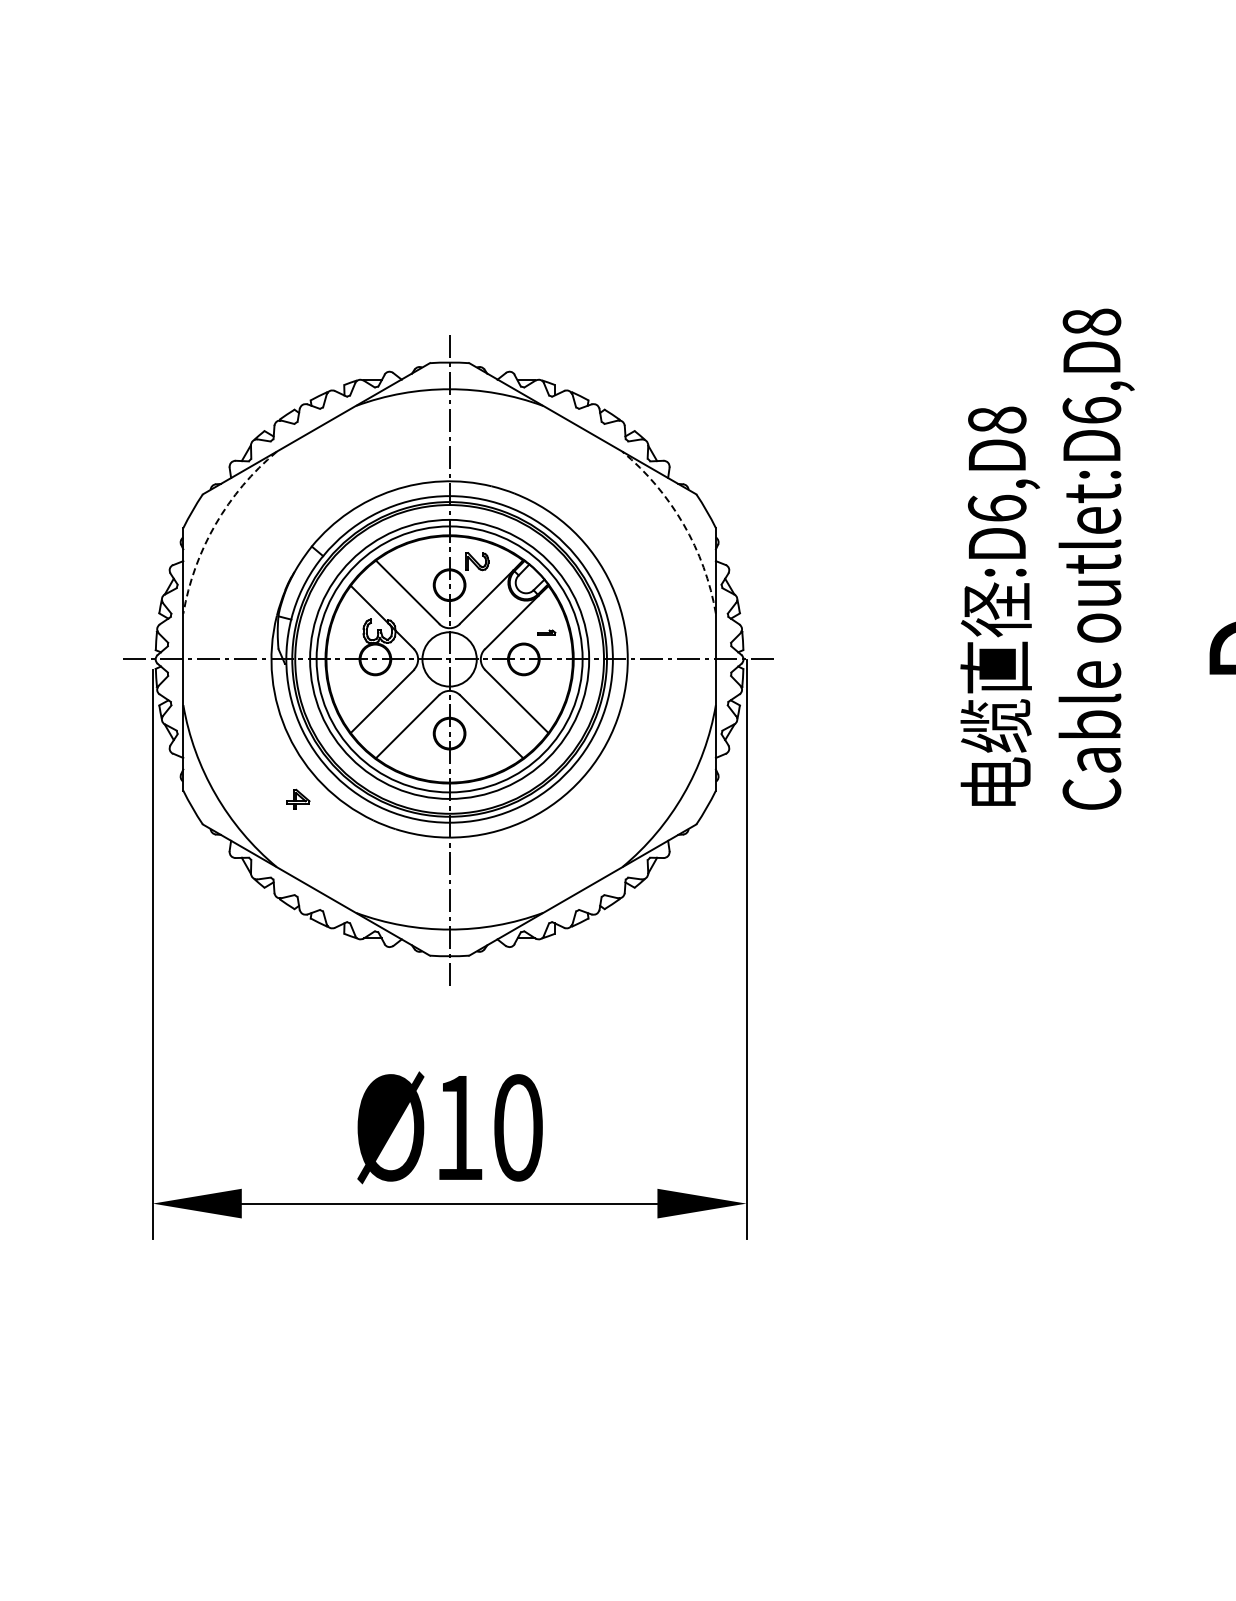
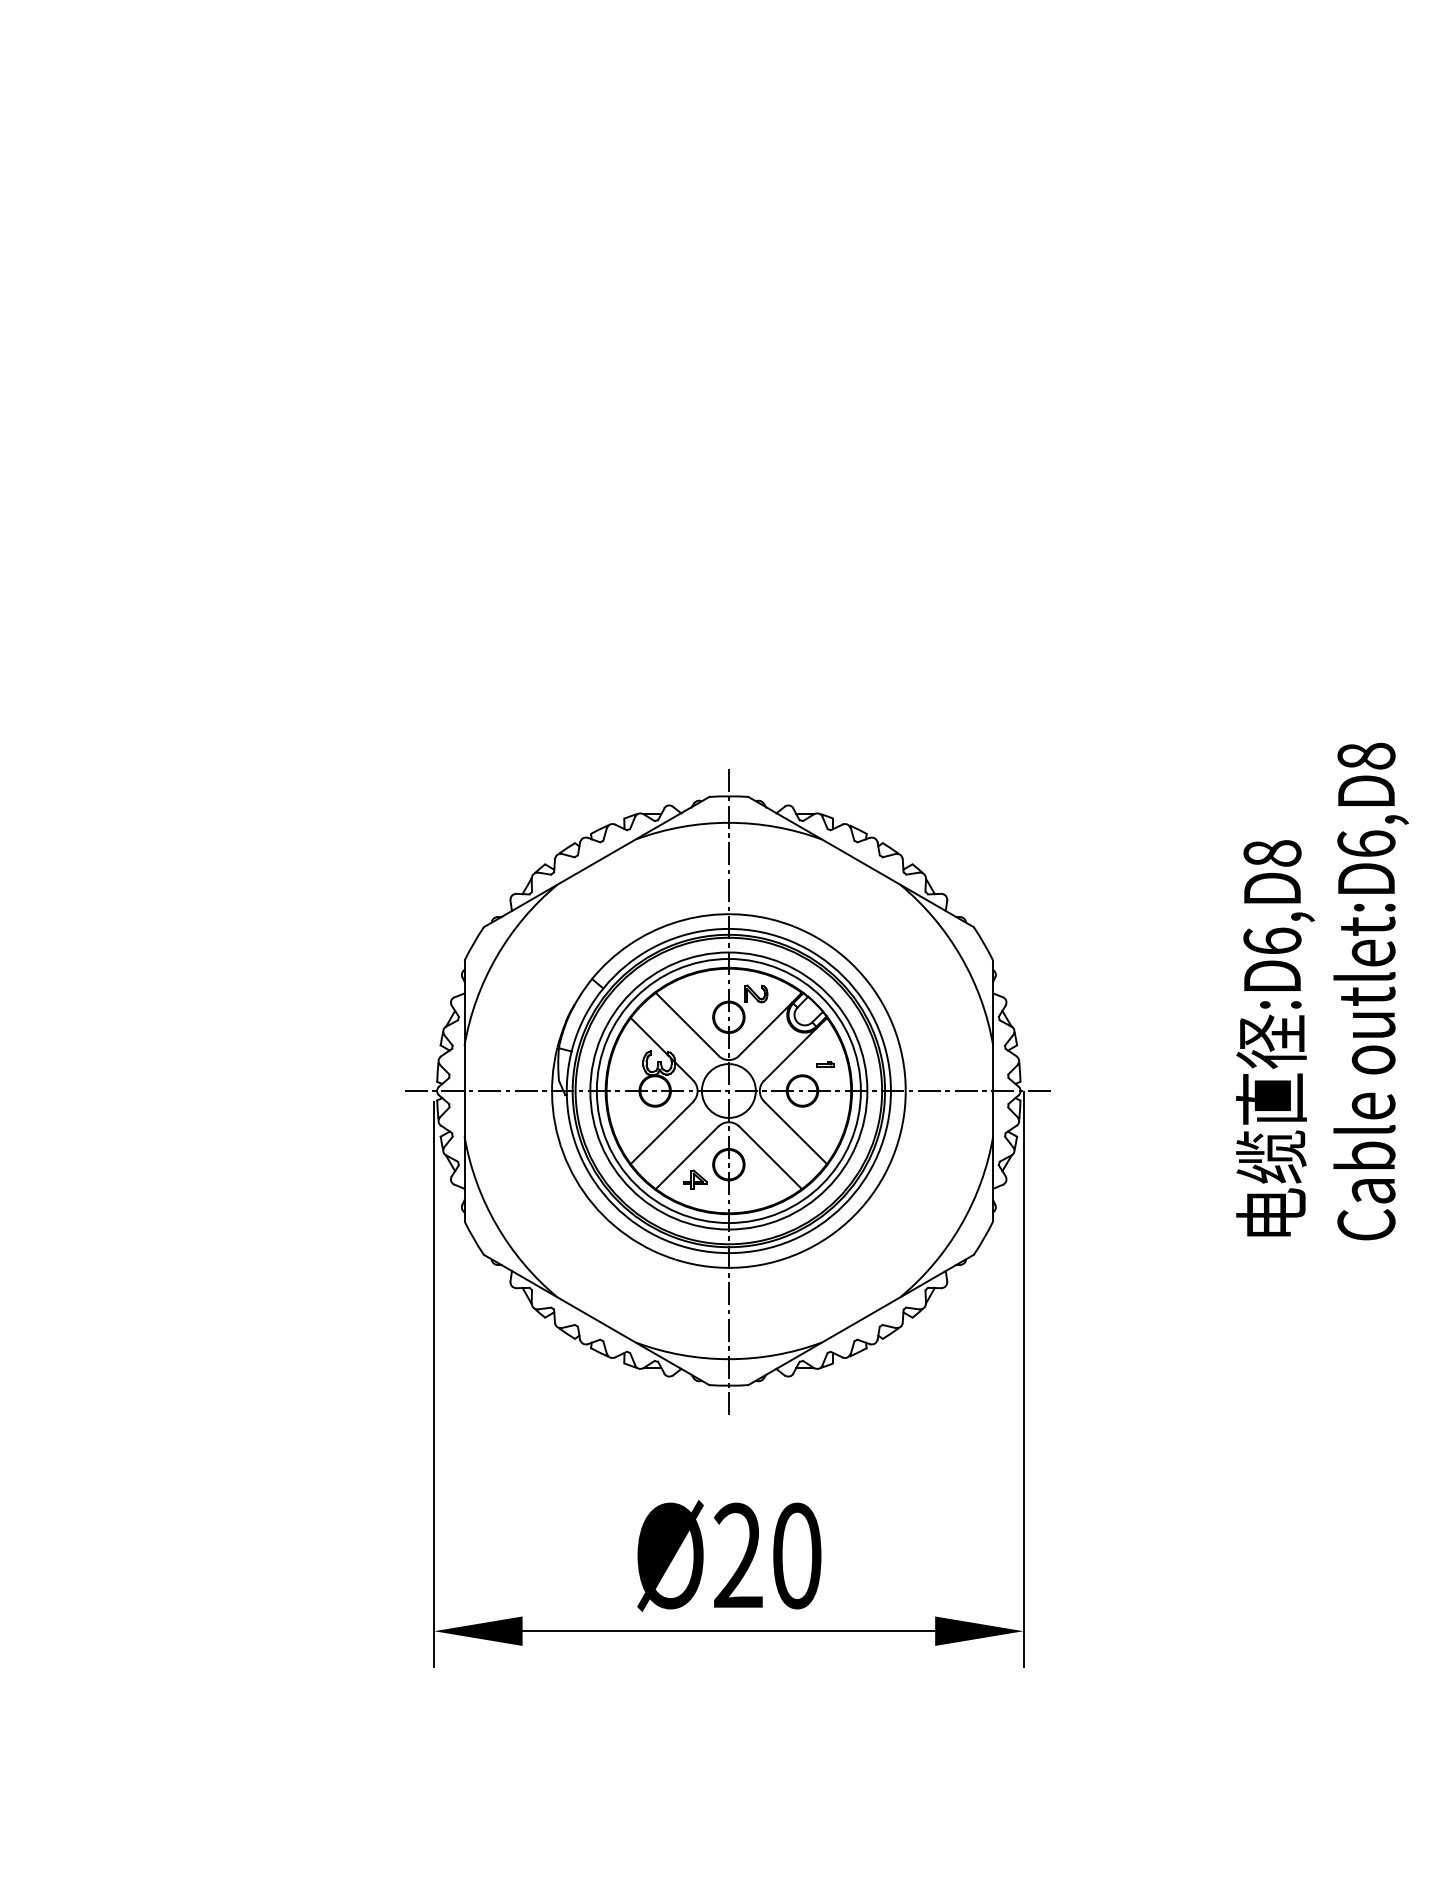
arc: (215, 523) -> (496, 956), dashed -> solid
arc: (683, 523) -> (961, 956), dashed -> solid
part: (298, 798) -> (695, 1179), moved
text: (458, 1126) -> (737, 1554), 10 -> 20

